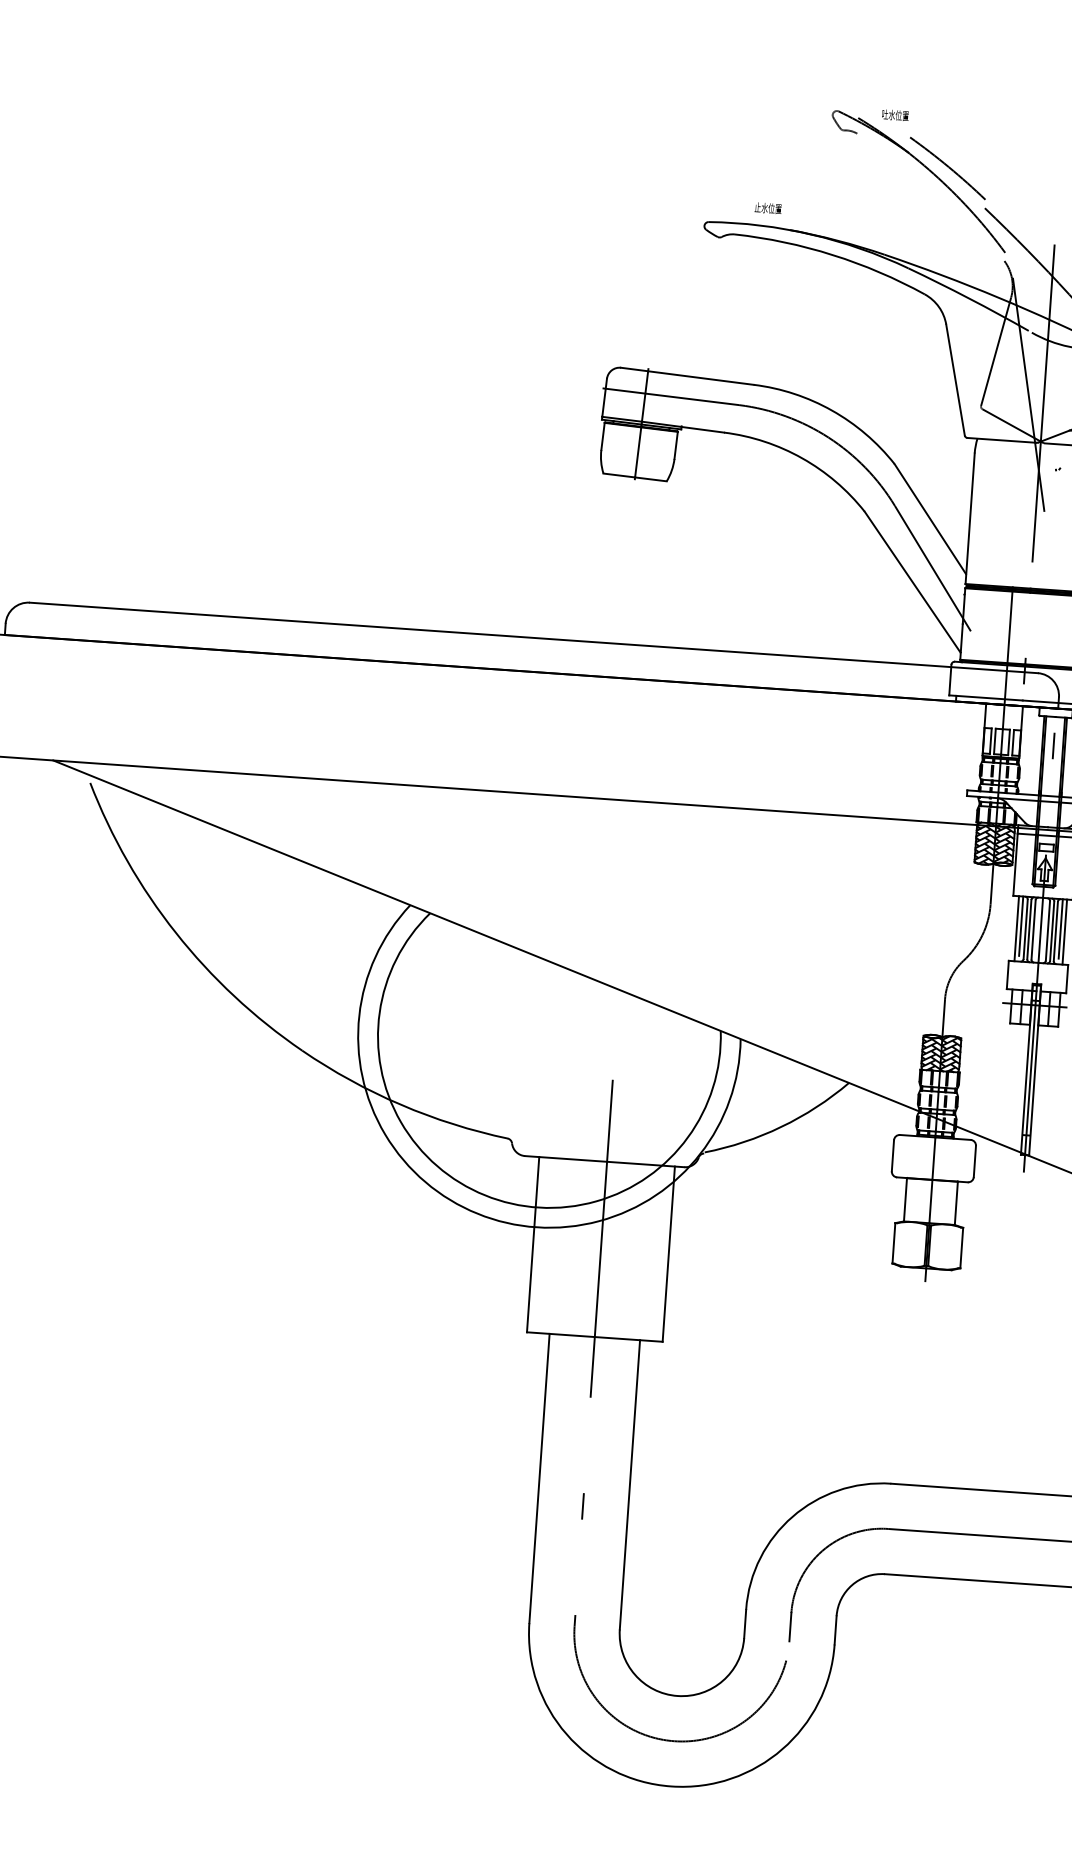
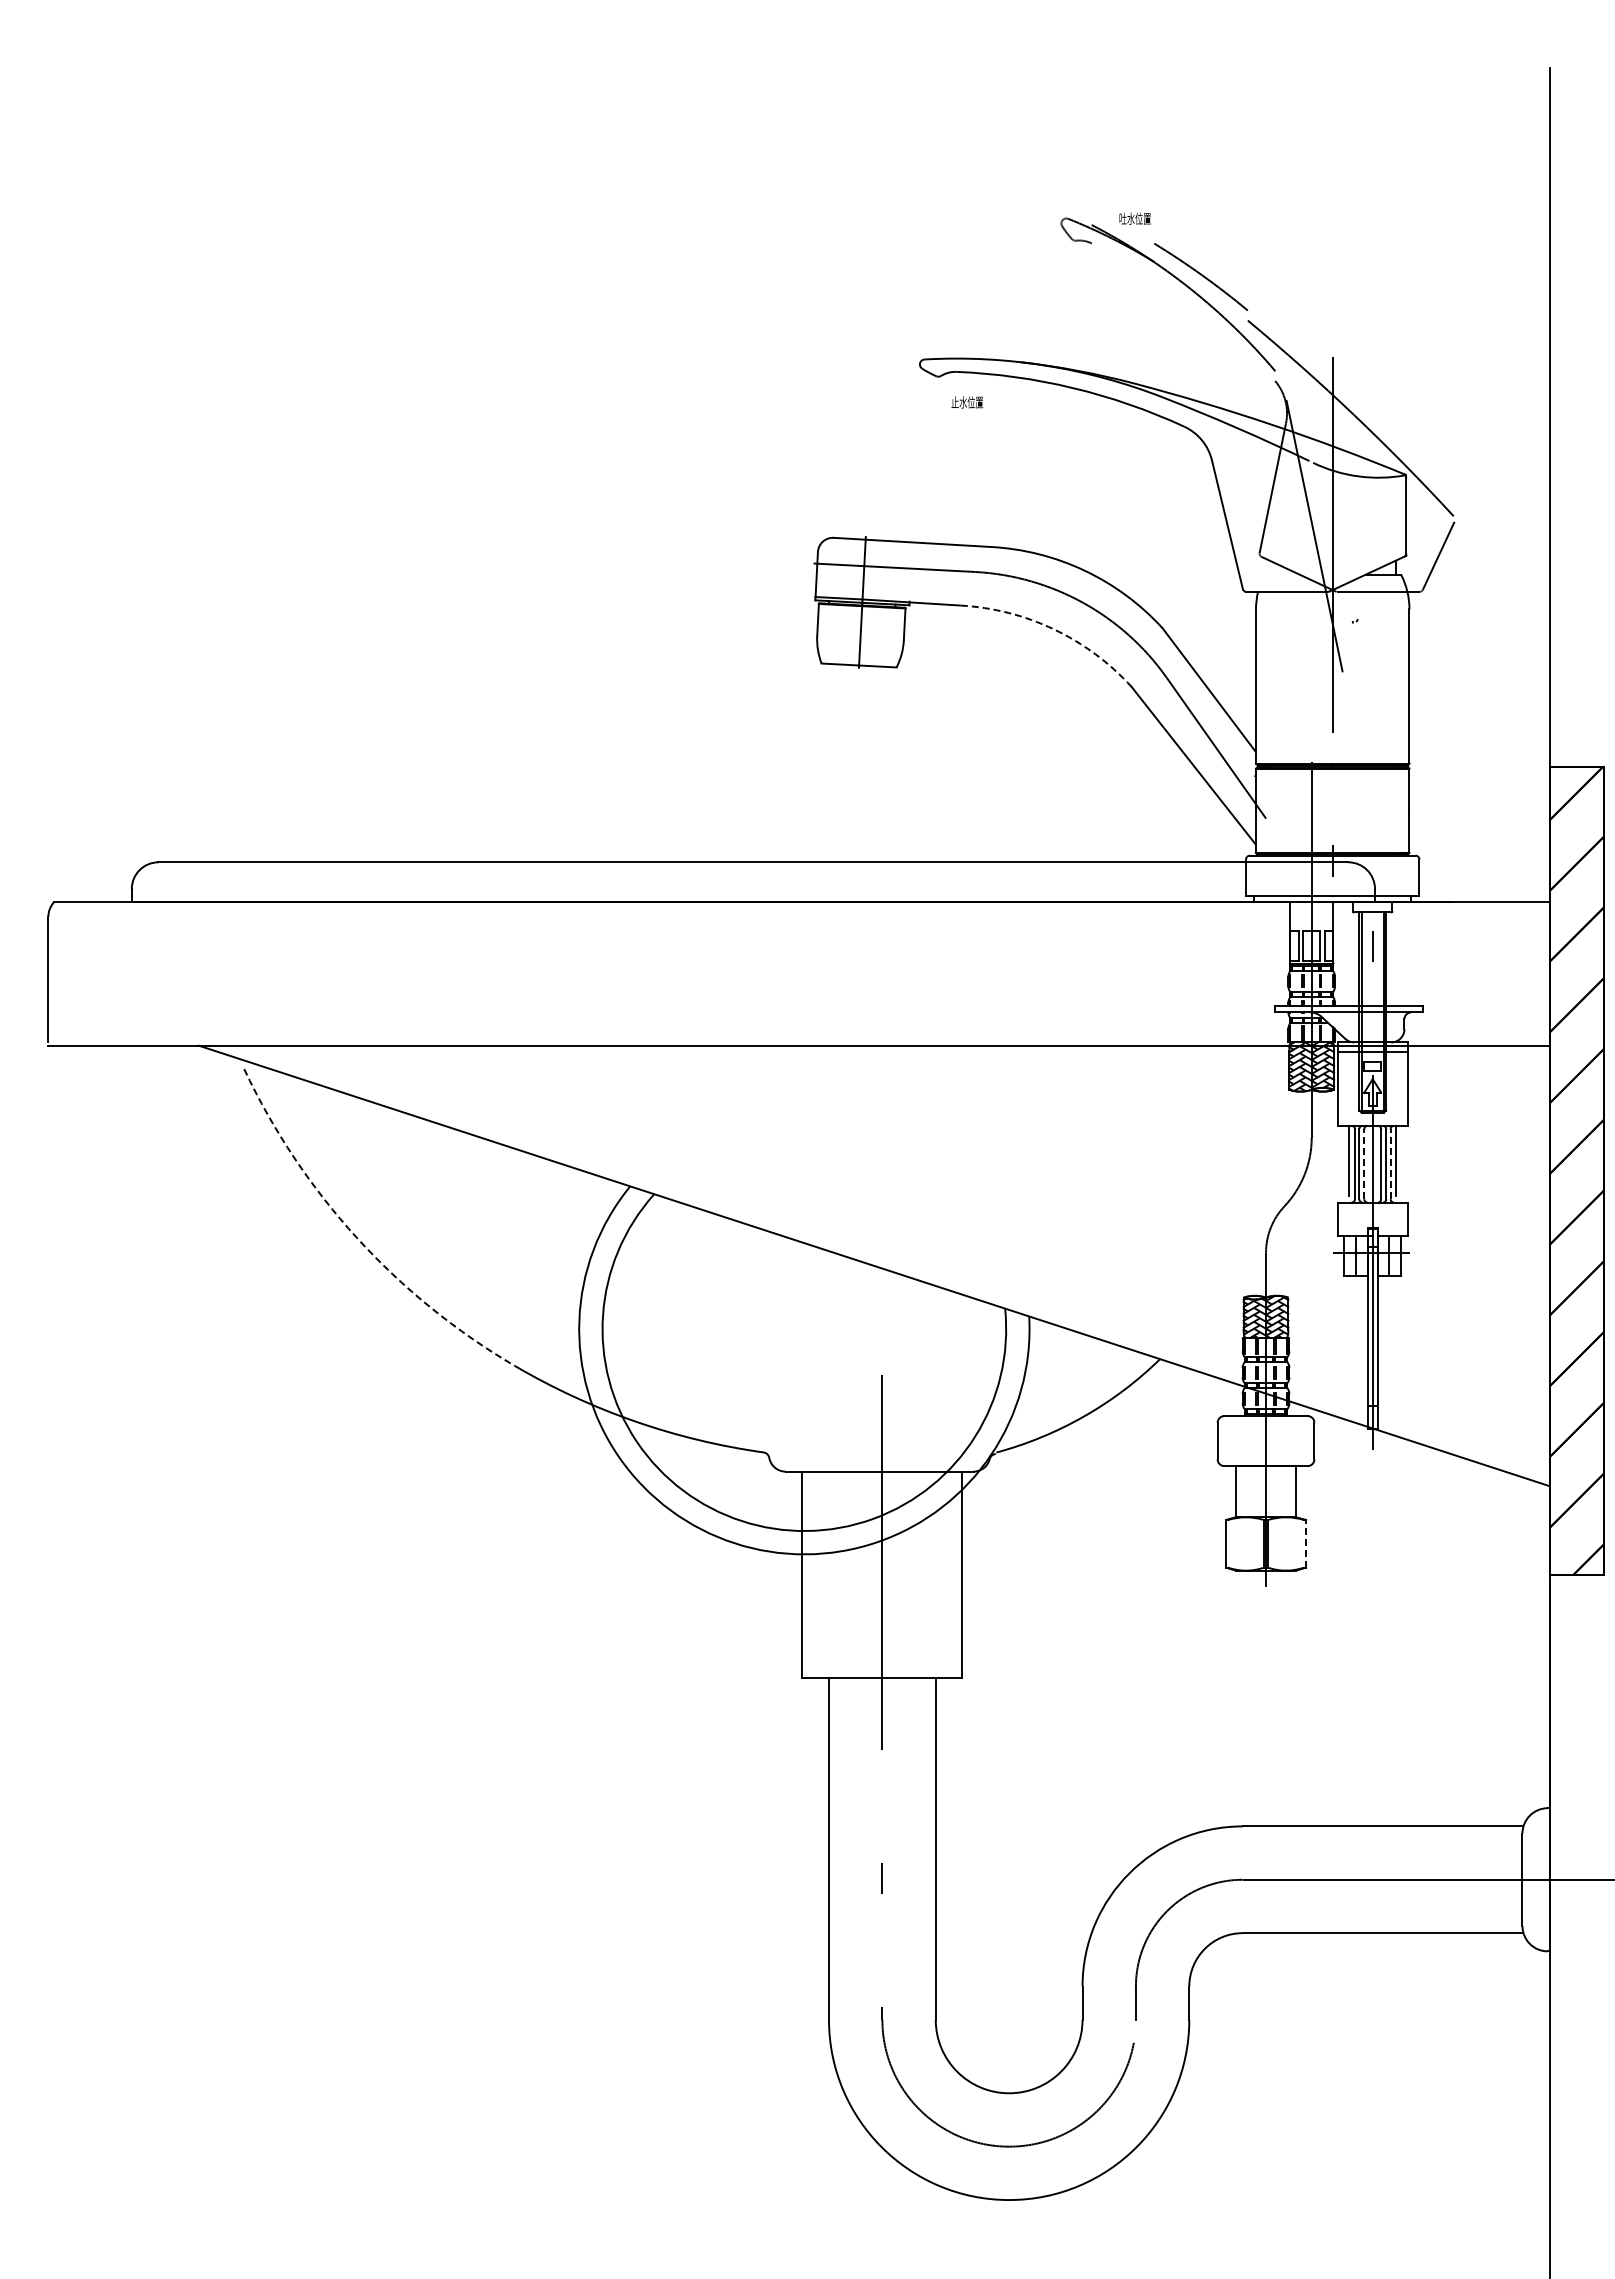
text: (768, 208) -> (967, 402), moved
arc: (801, 458) -> (1053, 629), solid -> dashed
line: (1016, 928) -> (1344, 1163), removed
line: (1033, 929) -> (1364, 1163), solid -> dashed
line: (1055, 930) -> (1390, 1163), solid -> dashed
line: (1065, 931) -> (1401, 1163), removed
arc: (176, 933) -> (357, 1238), solid -> dashed
line: (962, 1247) -> (1306, 1543), solid -> dashed

